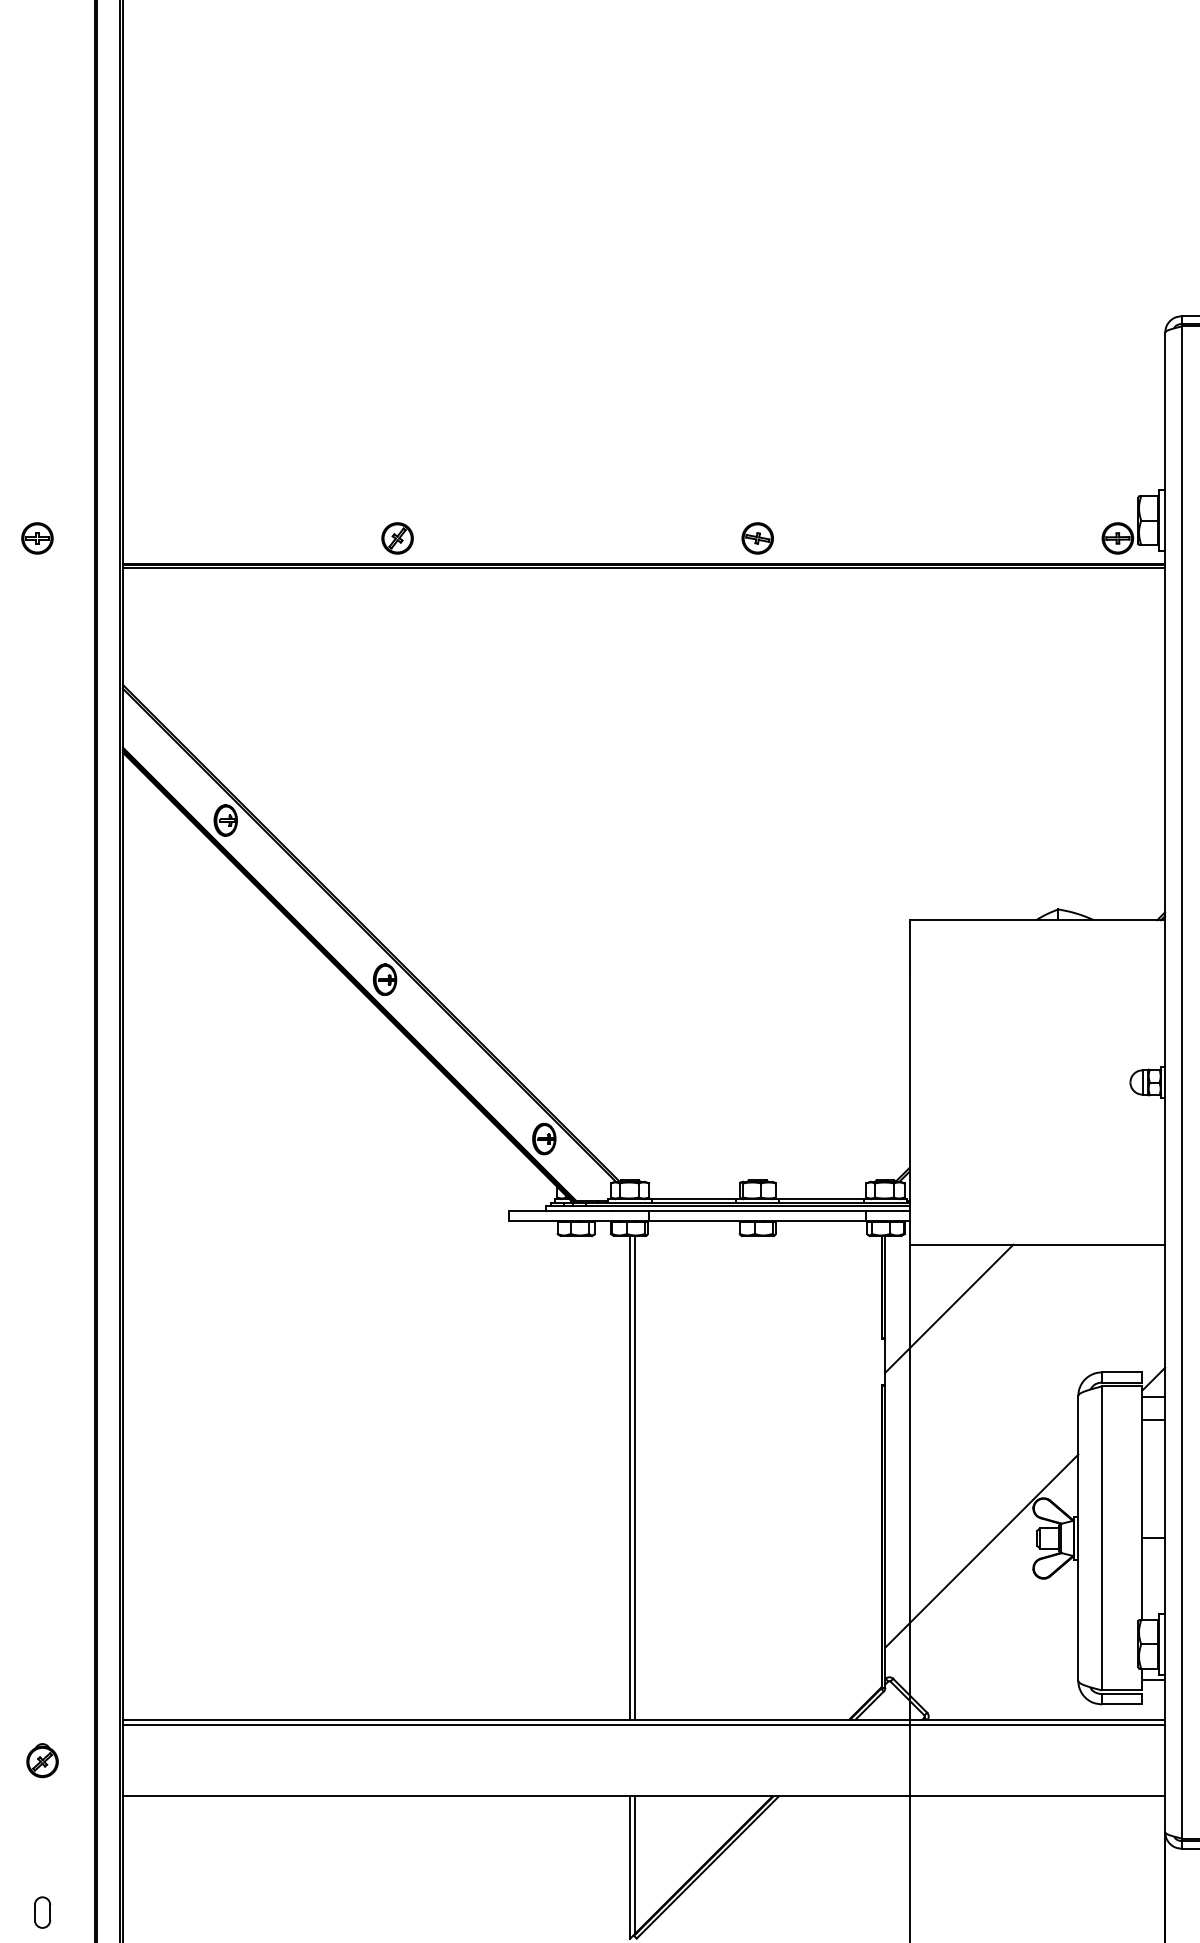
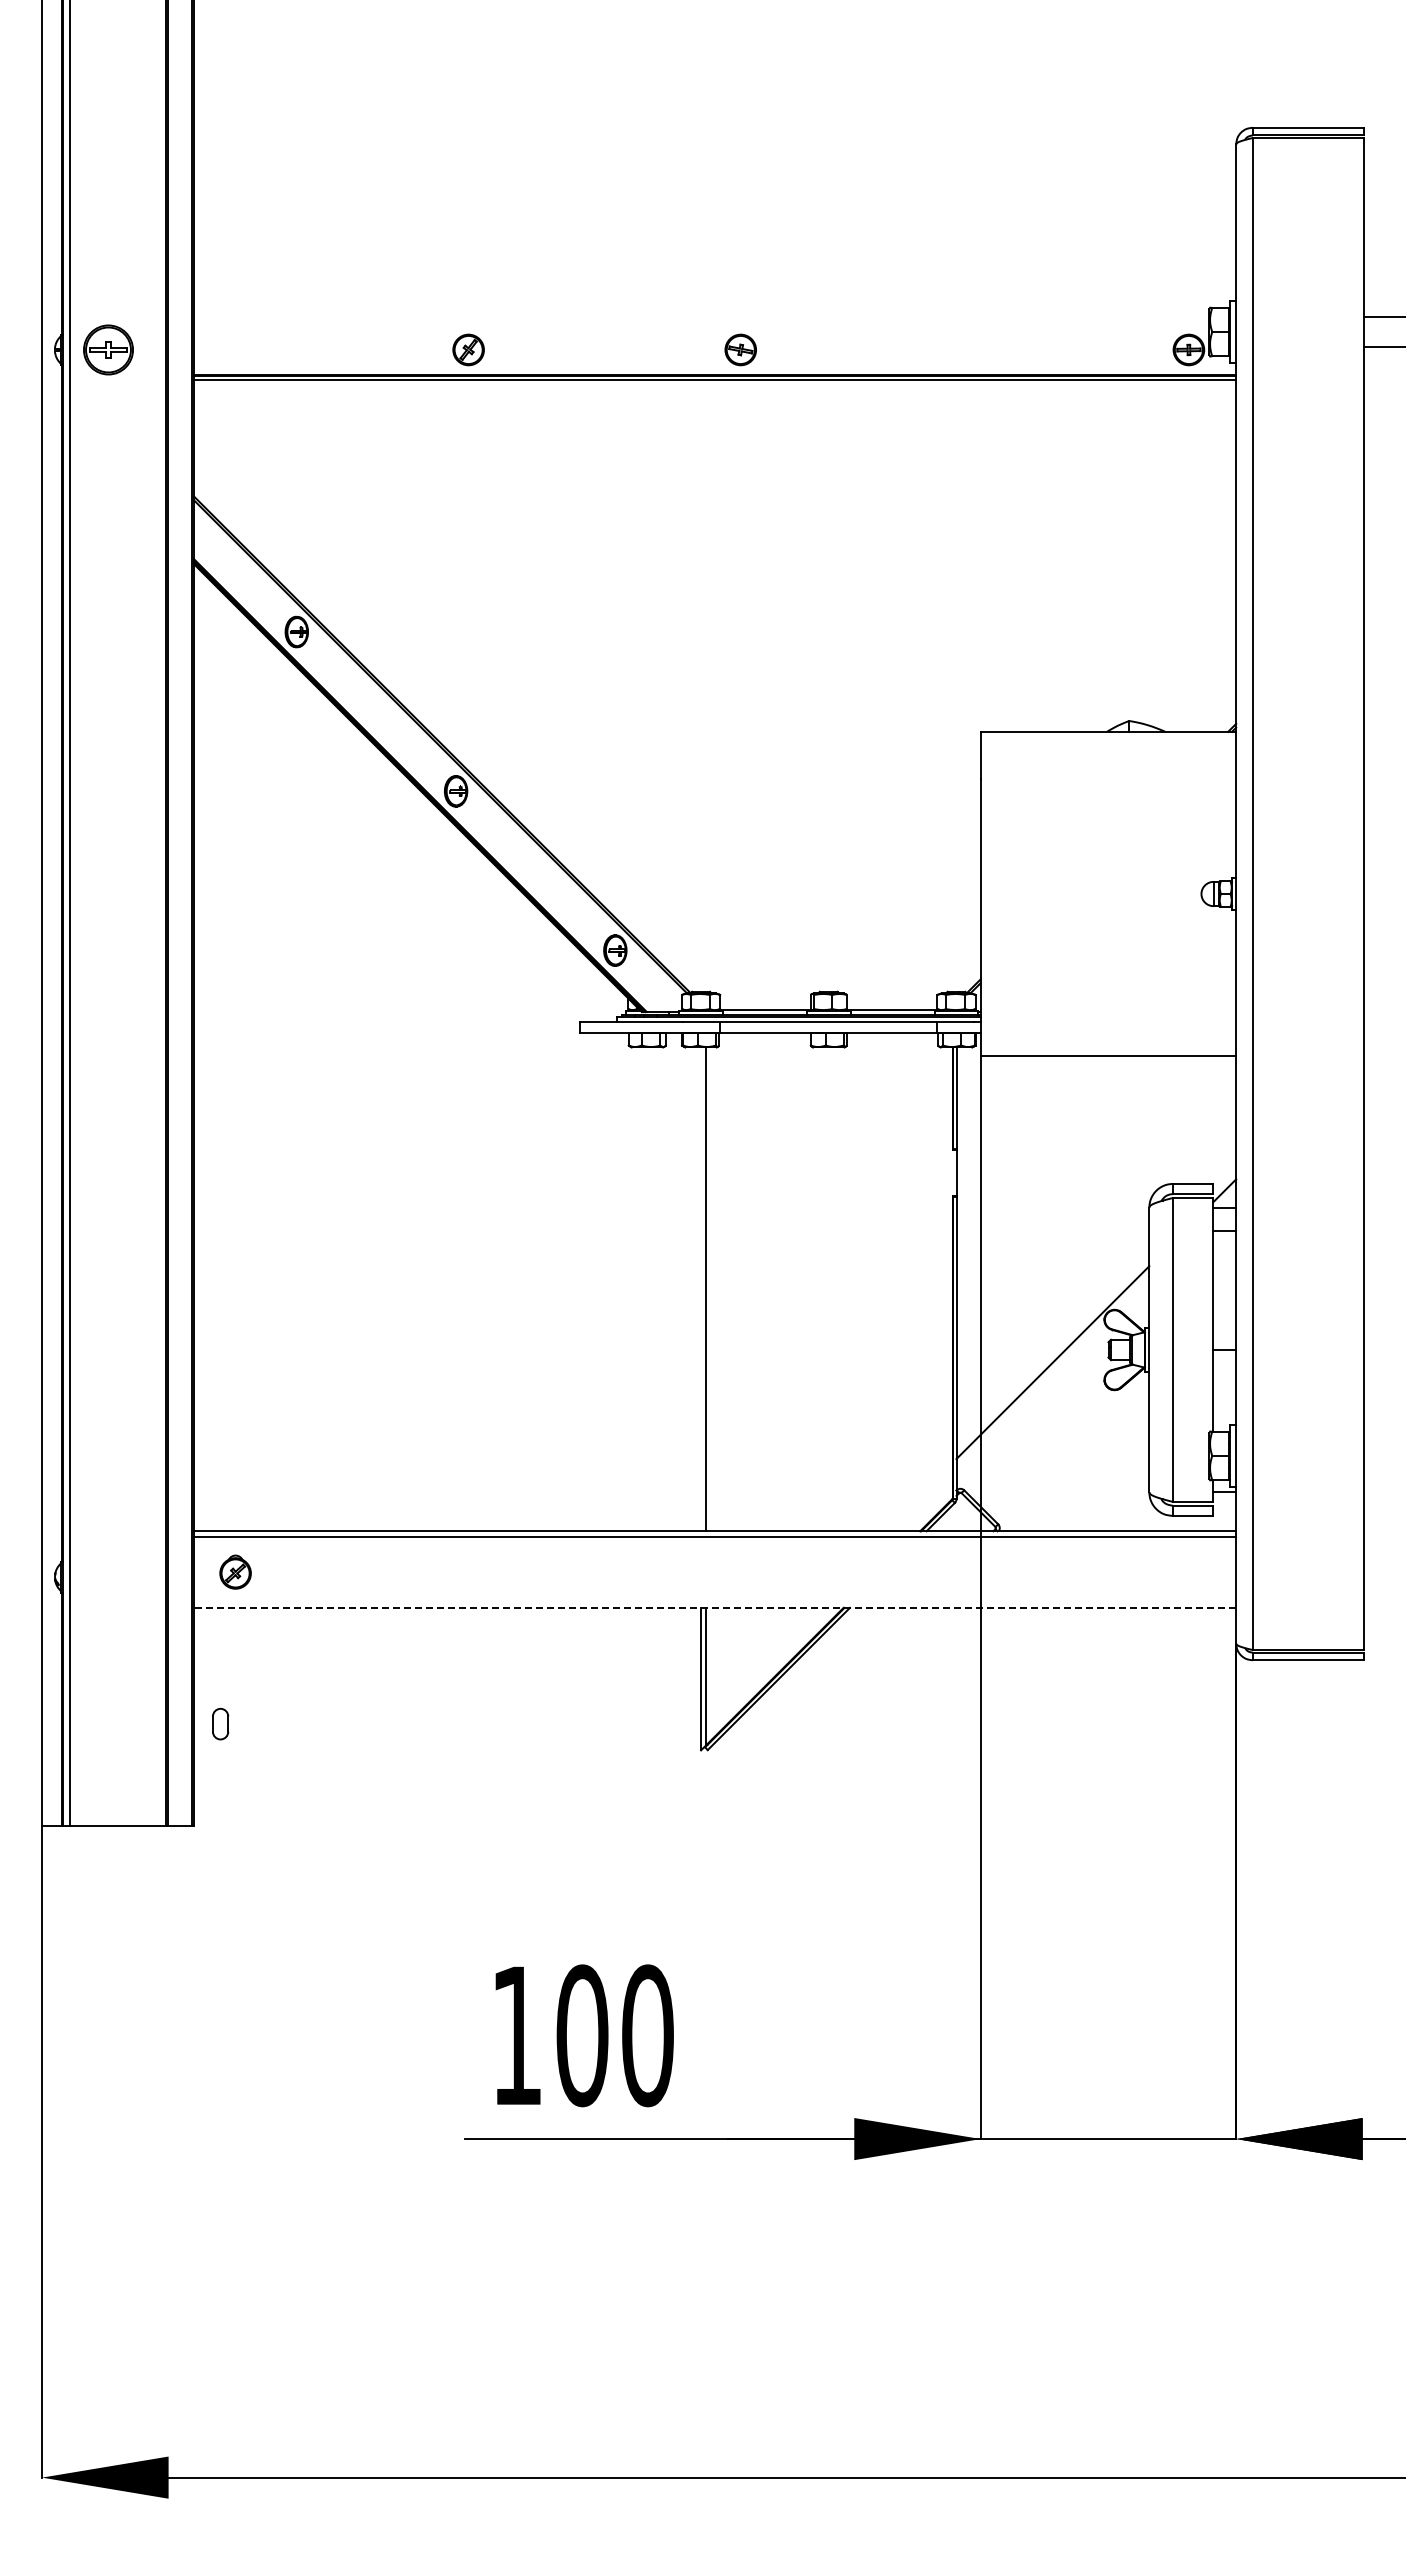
part: (37, 537) -> (108, 349), size x1.6
part: (757, 537) -> (740, 349), moved
line: (949, 1308) -> (1020, 1120), removed
line: (630, 1477) -> (701, 1289), removed
part: (42, 1759) -> (235, 1571), moved
line: (643, 1795) -> (714, 1607), solid -> dashed
part: (42, 1911) -> (220, 1723), moved

